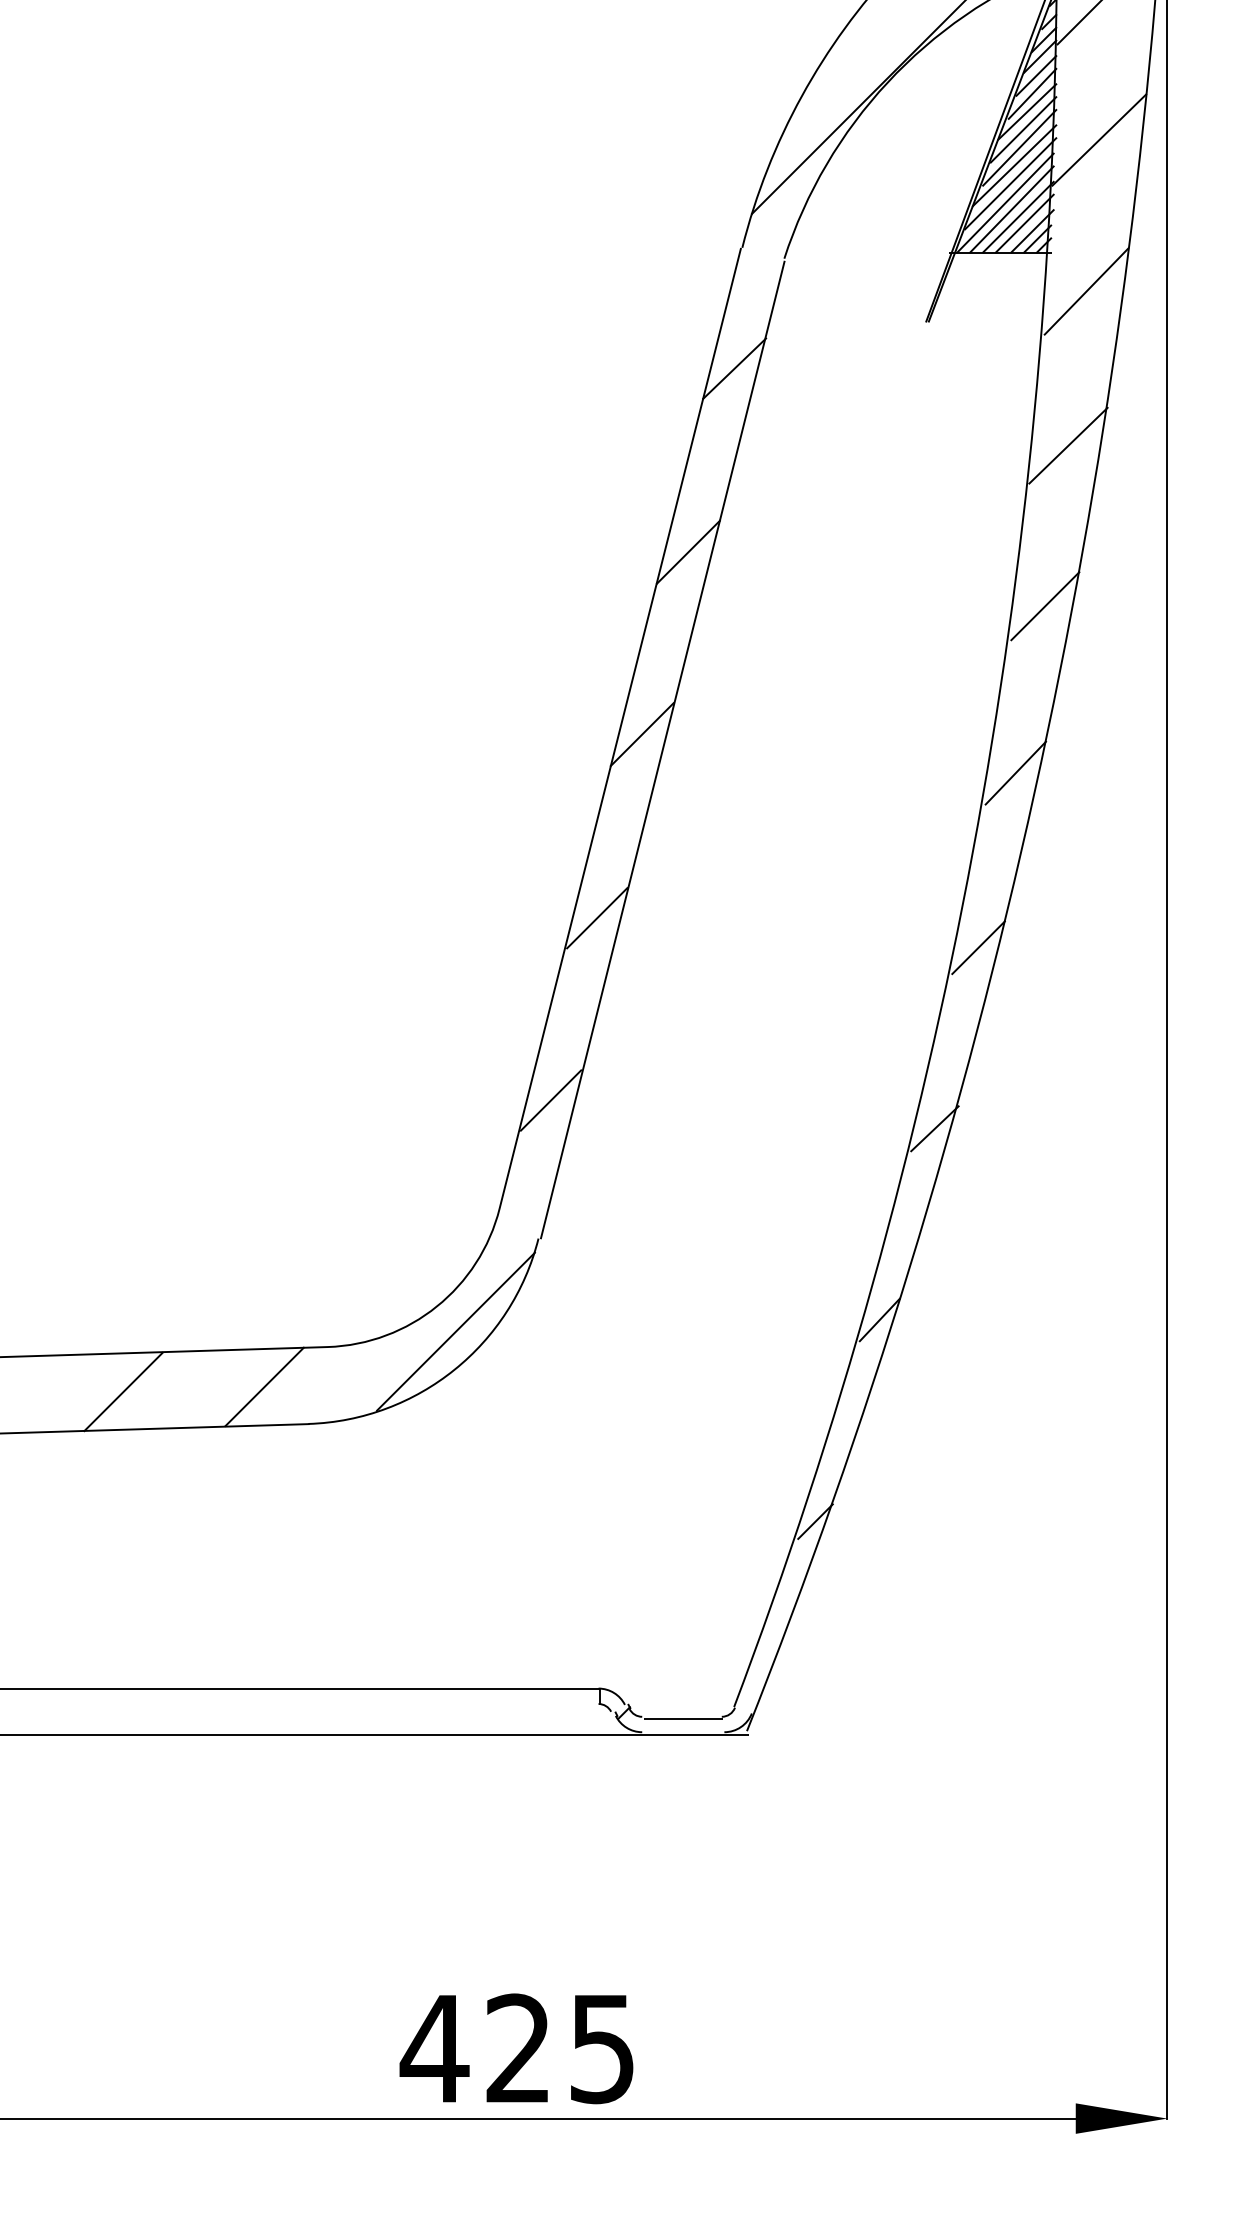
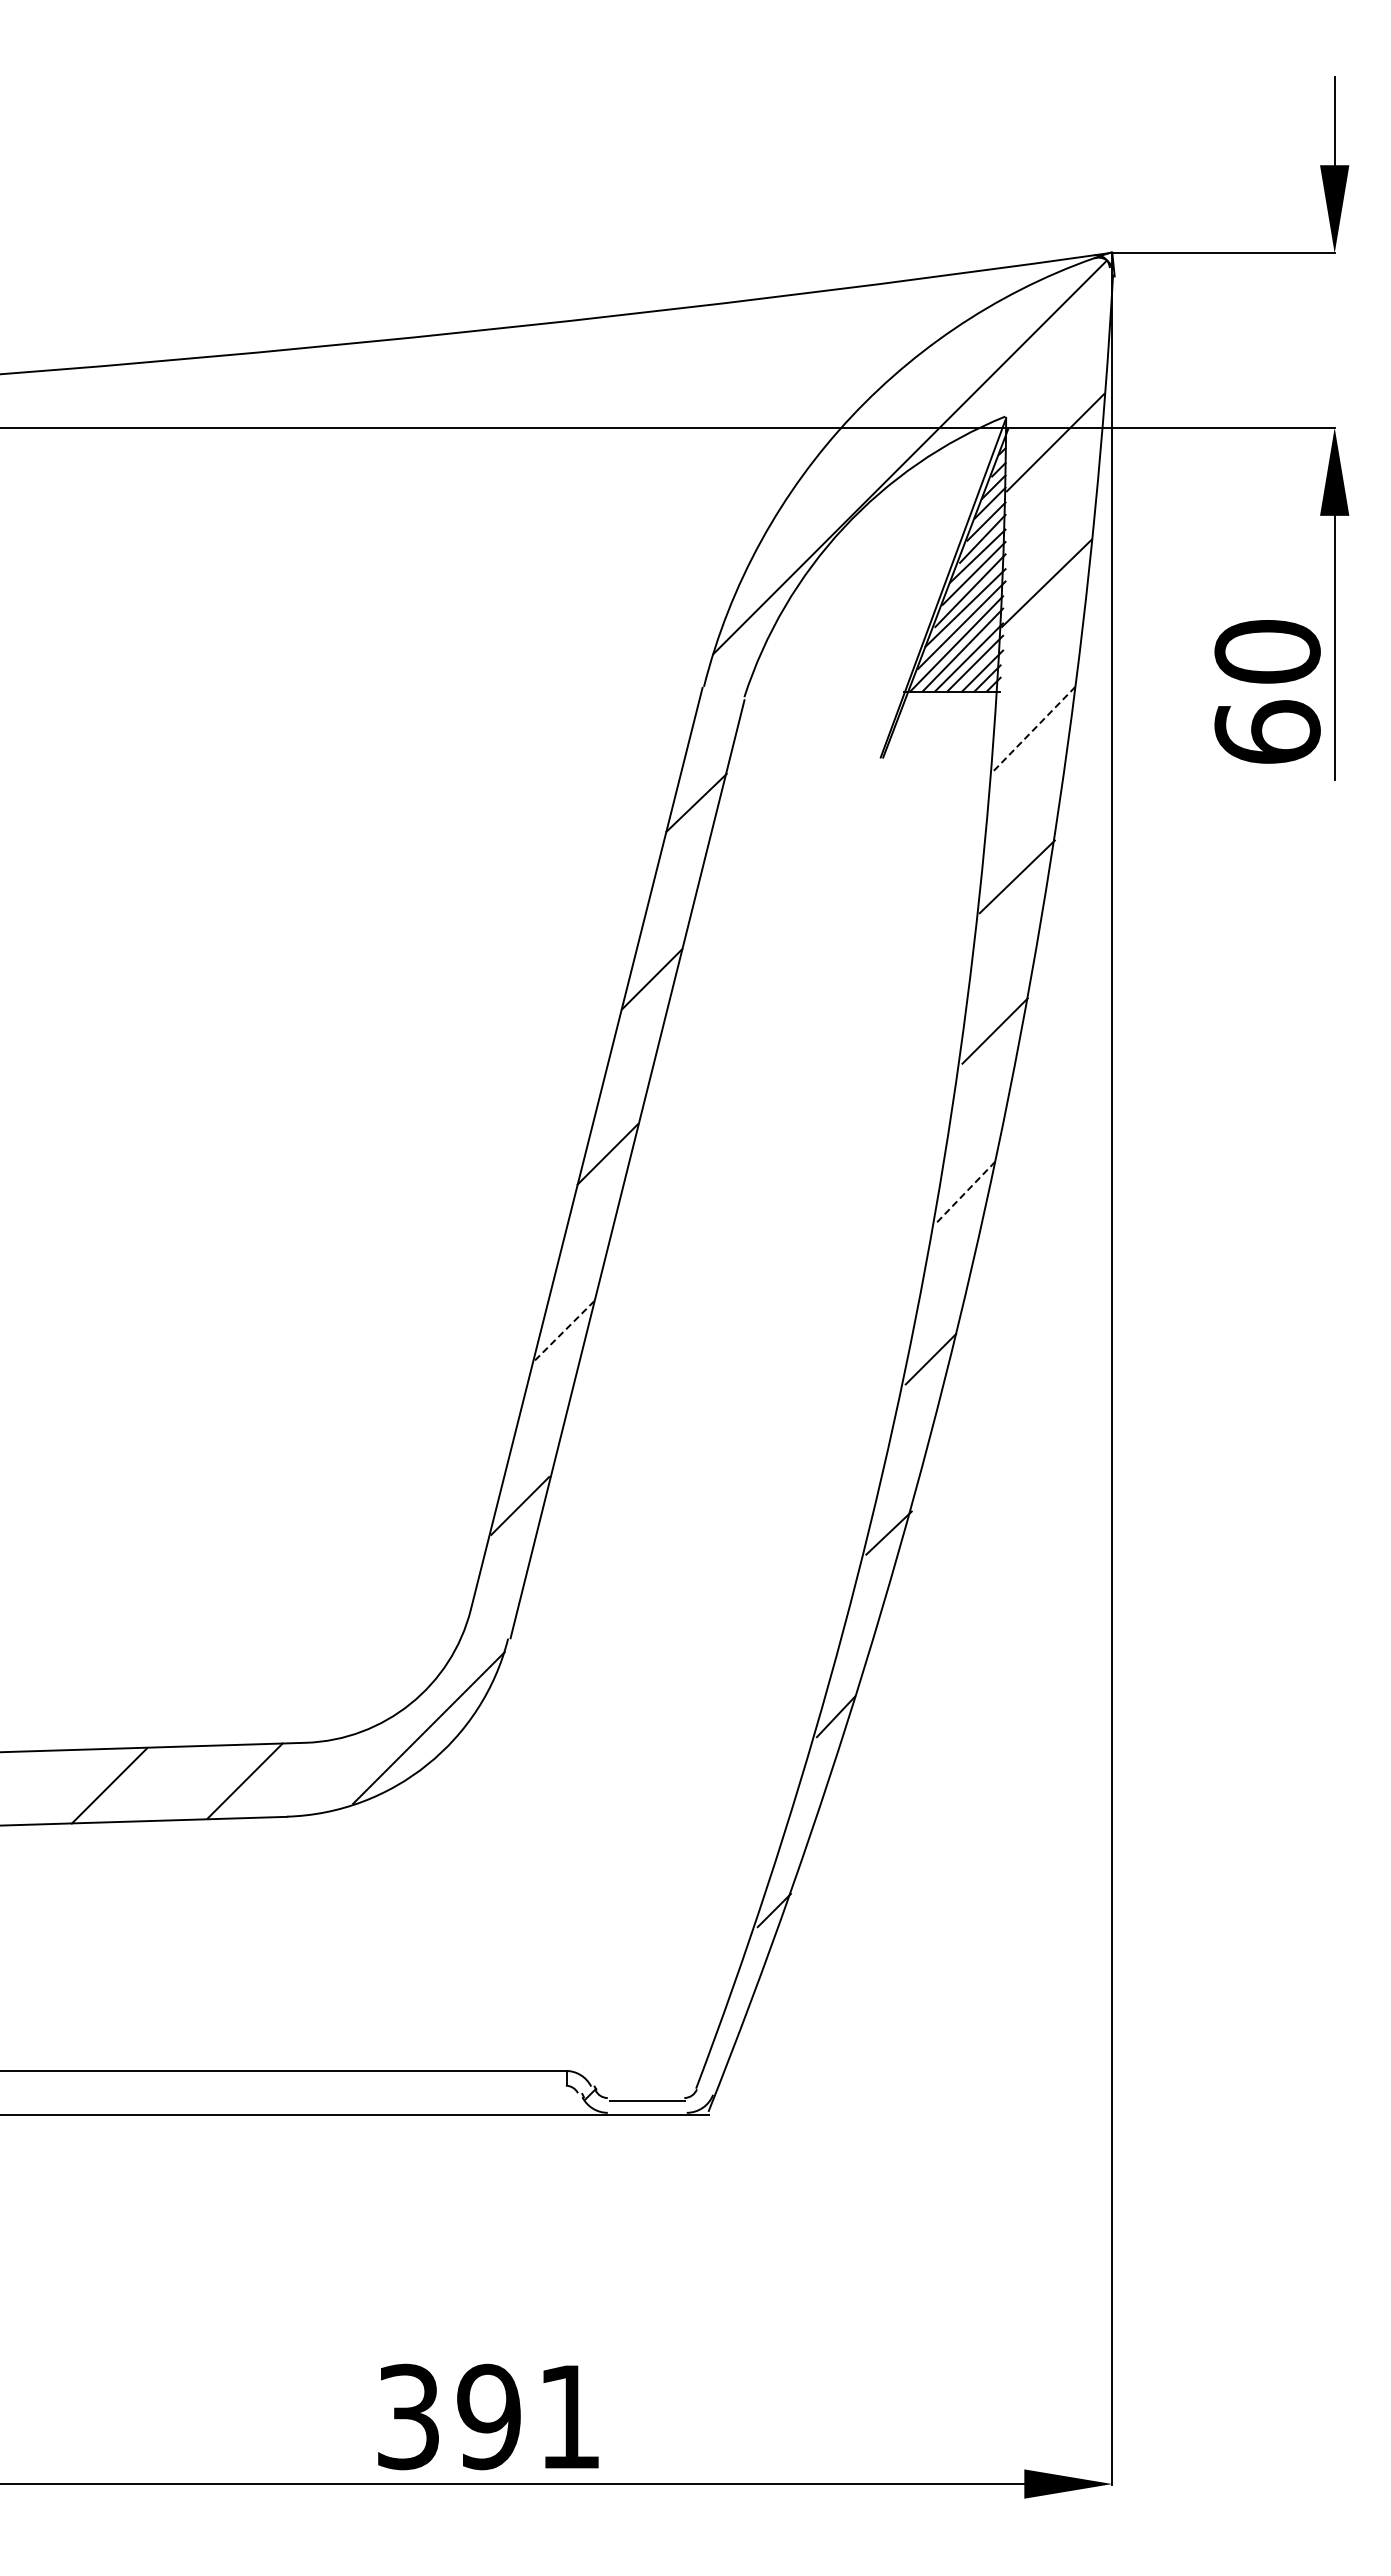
line: (1086, 291) -> (1034, 728), solid -> dashed
line: (1015, 773) -> (966, 1191), solid -> dashed
line: (597, 917) -> (564, 1330), solid -> dashed
text: (515, 2048) -> (486, 2416), 425 -> 391

